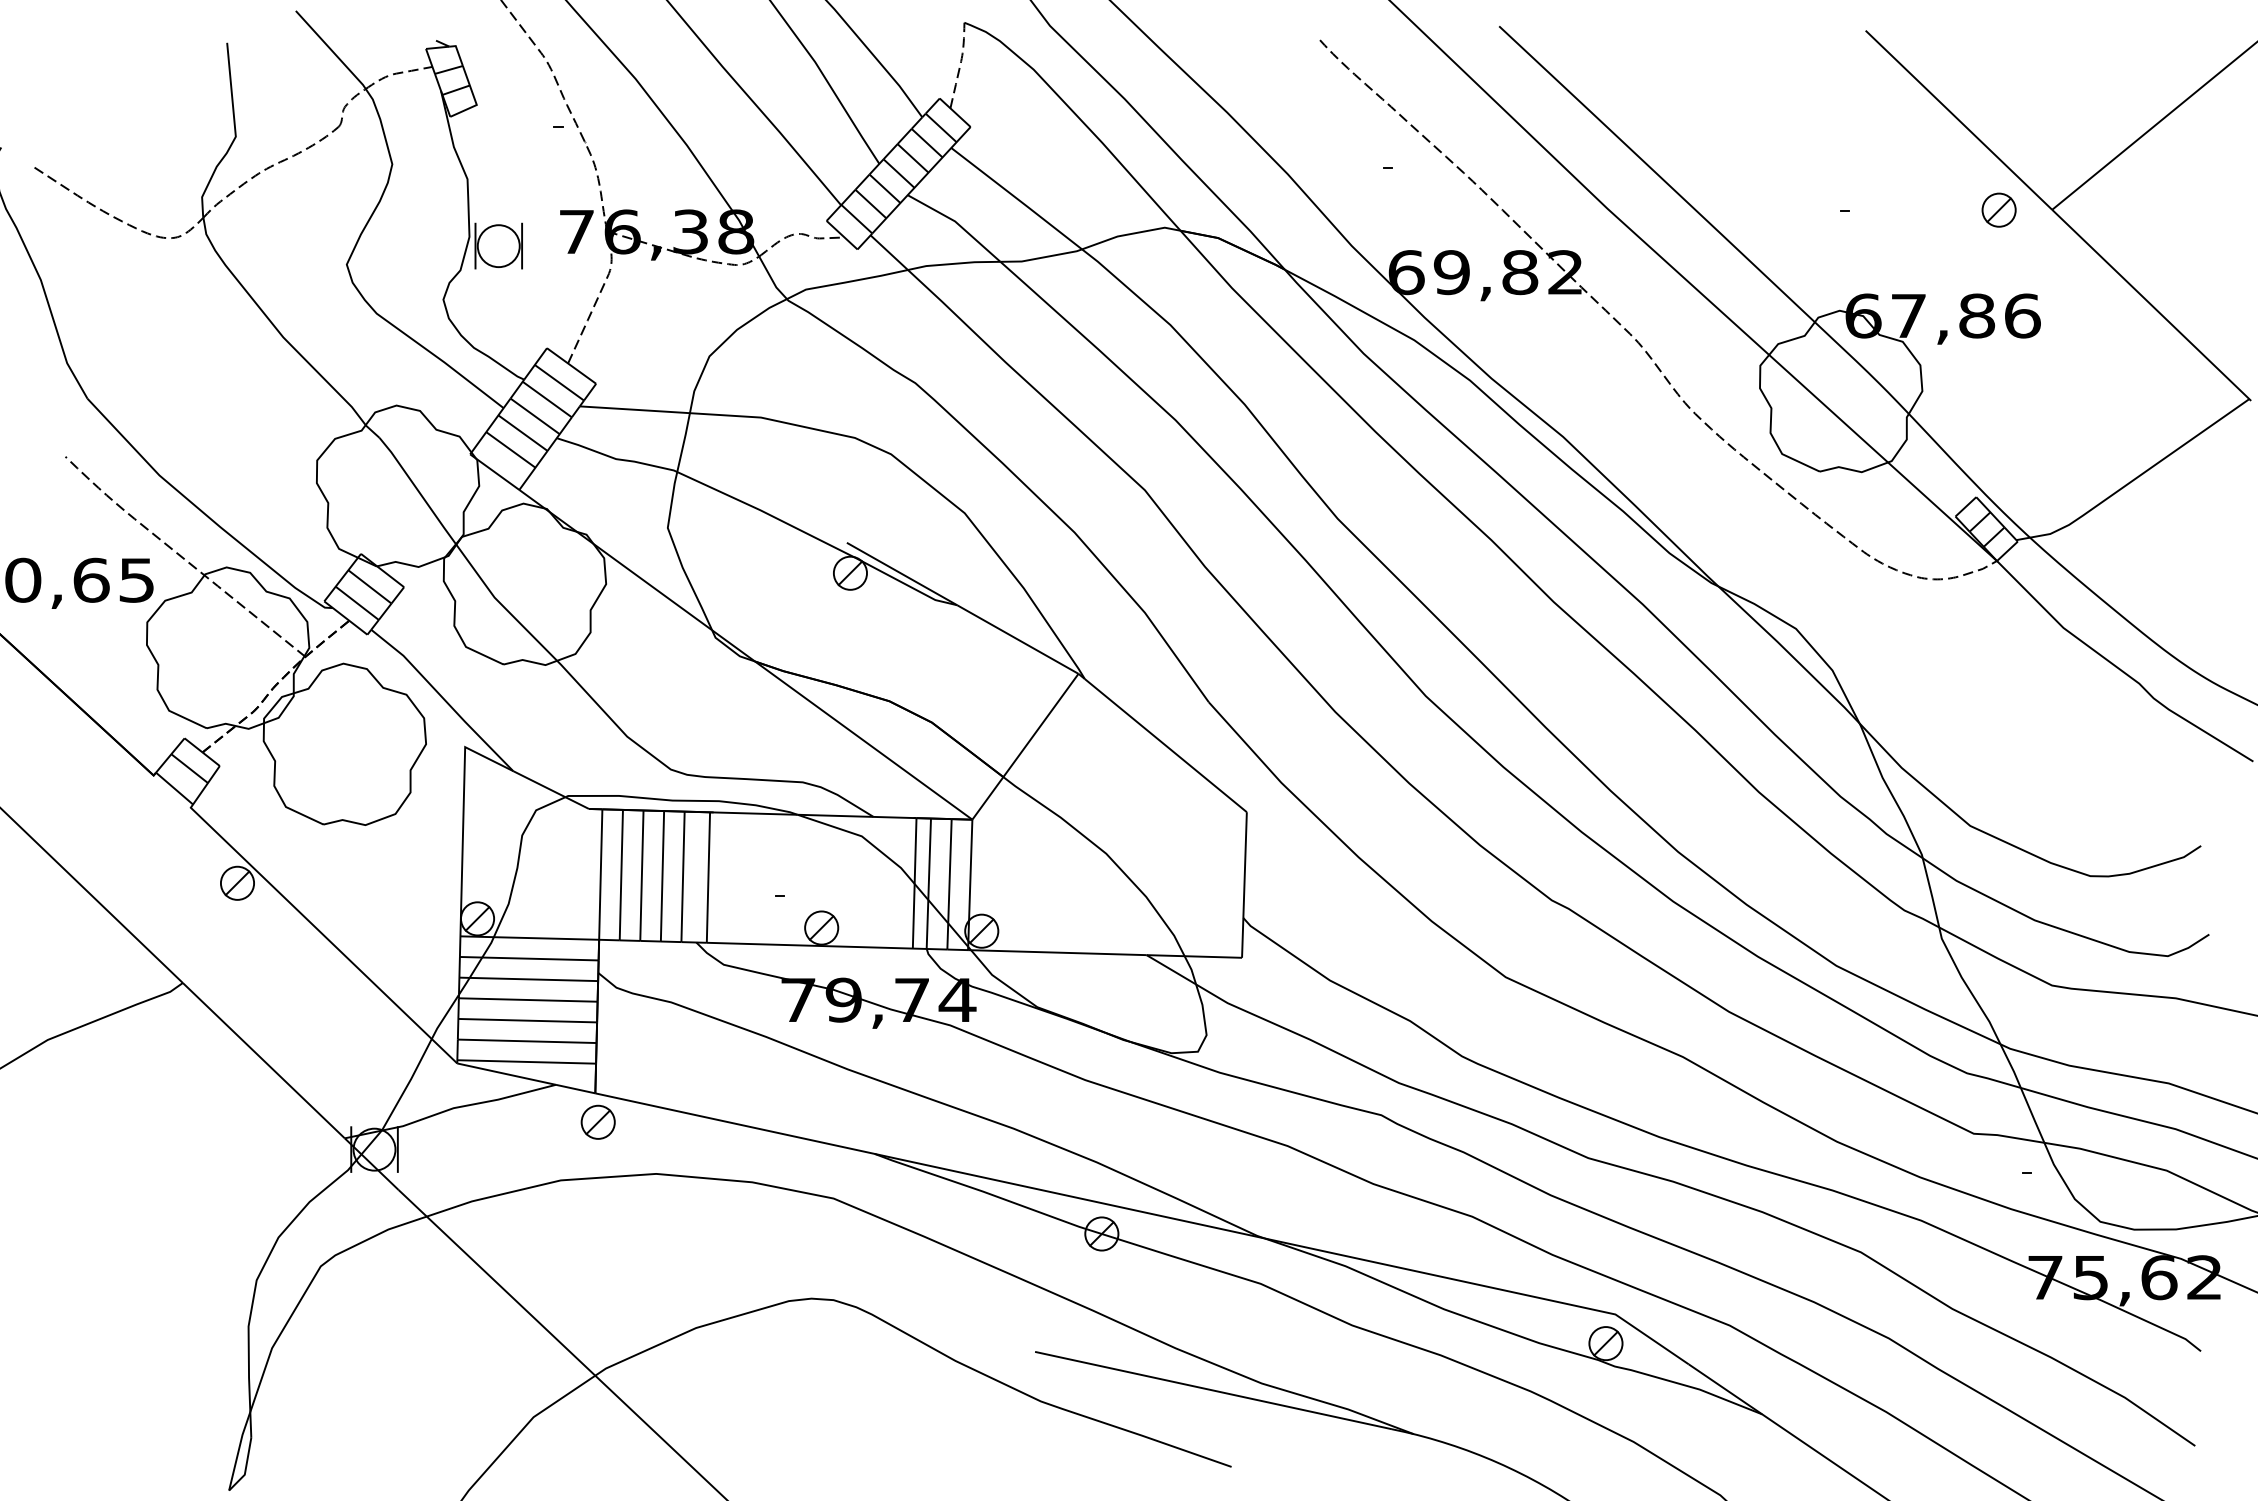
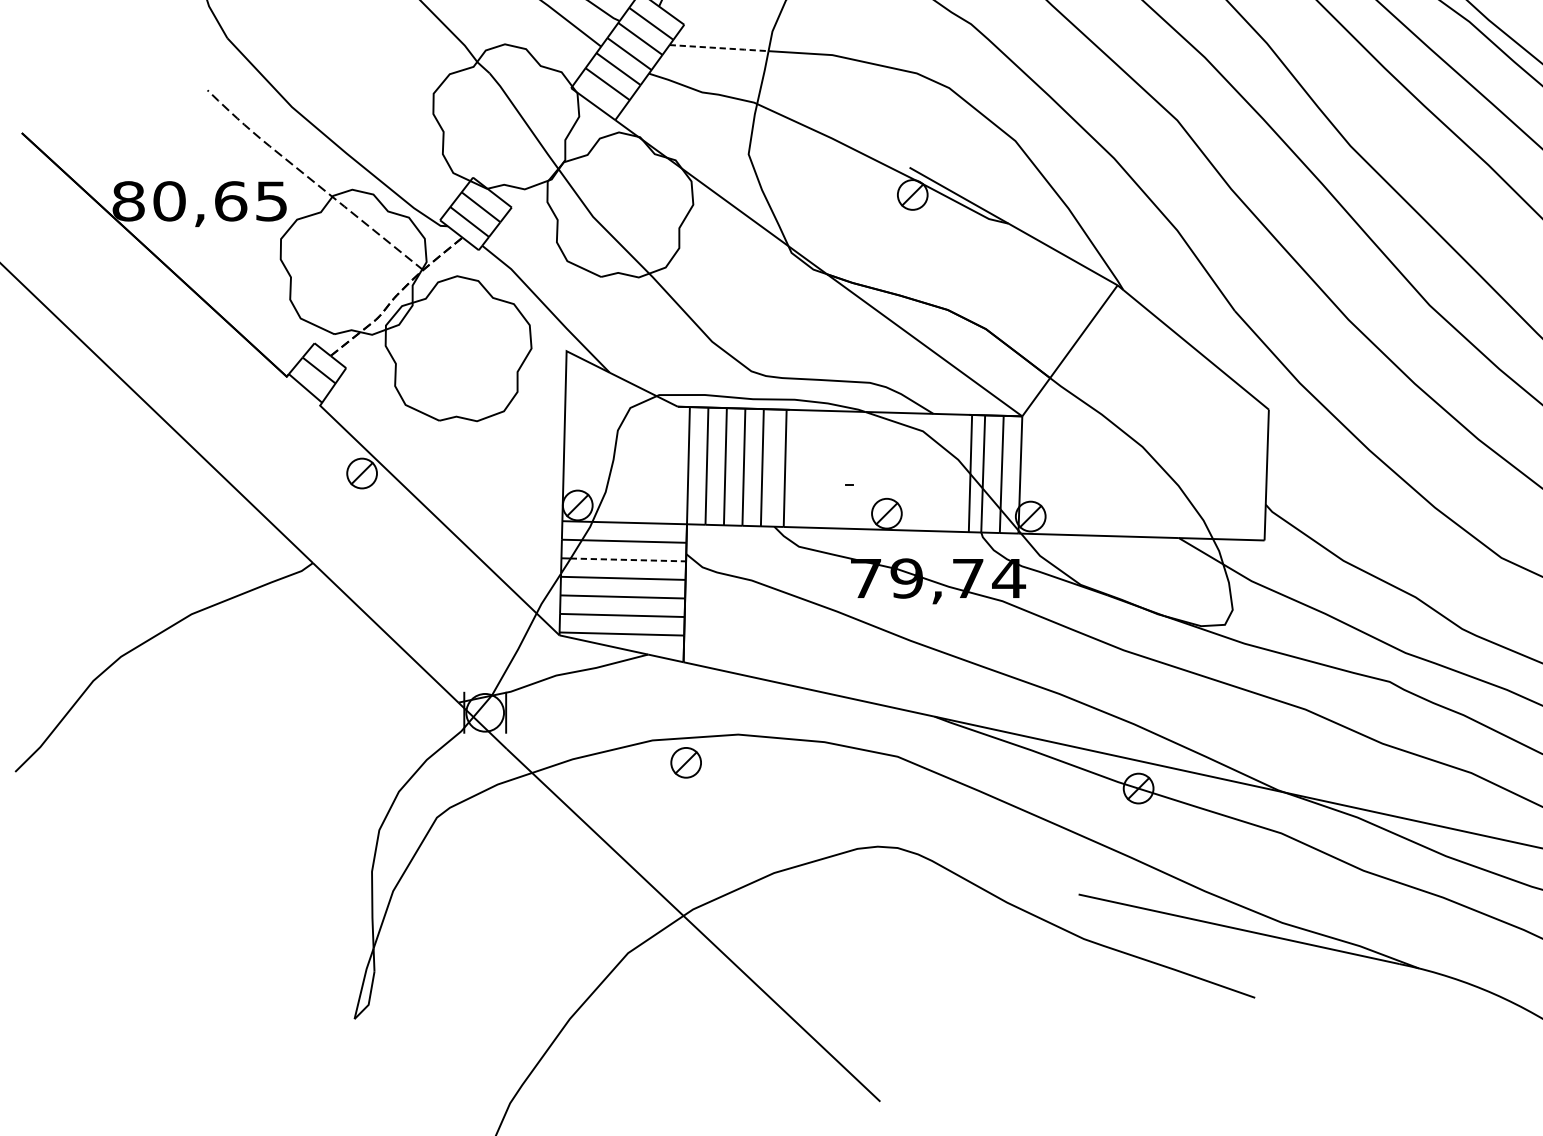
line: (635, 409) -> (719, 47), solid -> dashed
line: (534, 979) -> (628, 559), solid -> dashed
part: (597, 1121) -> (685, 762), moved

